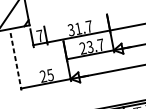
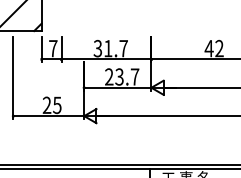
line: (16, 62) -> (13, 78), dashed -> solid

